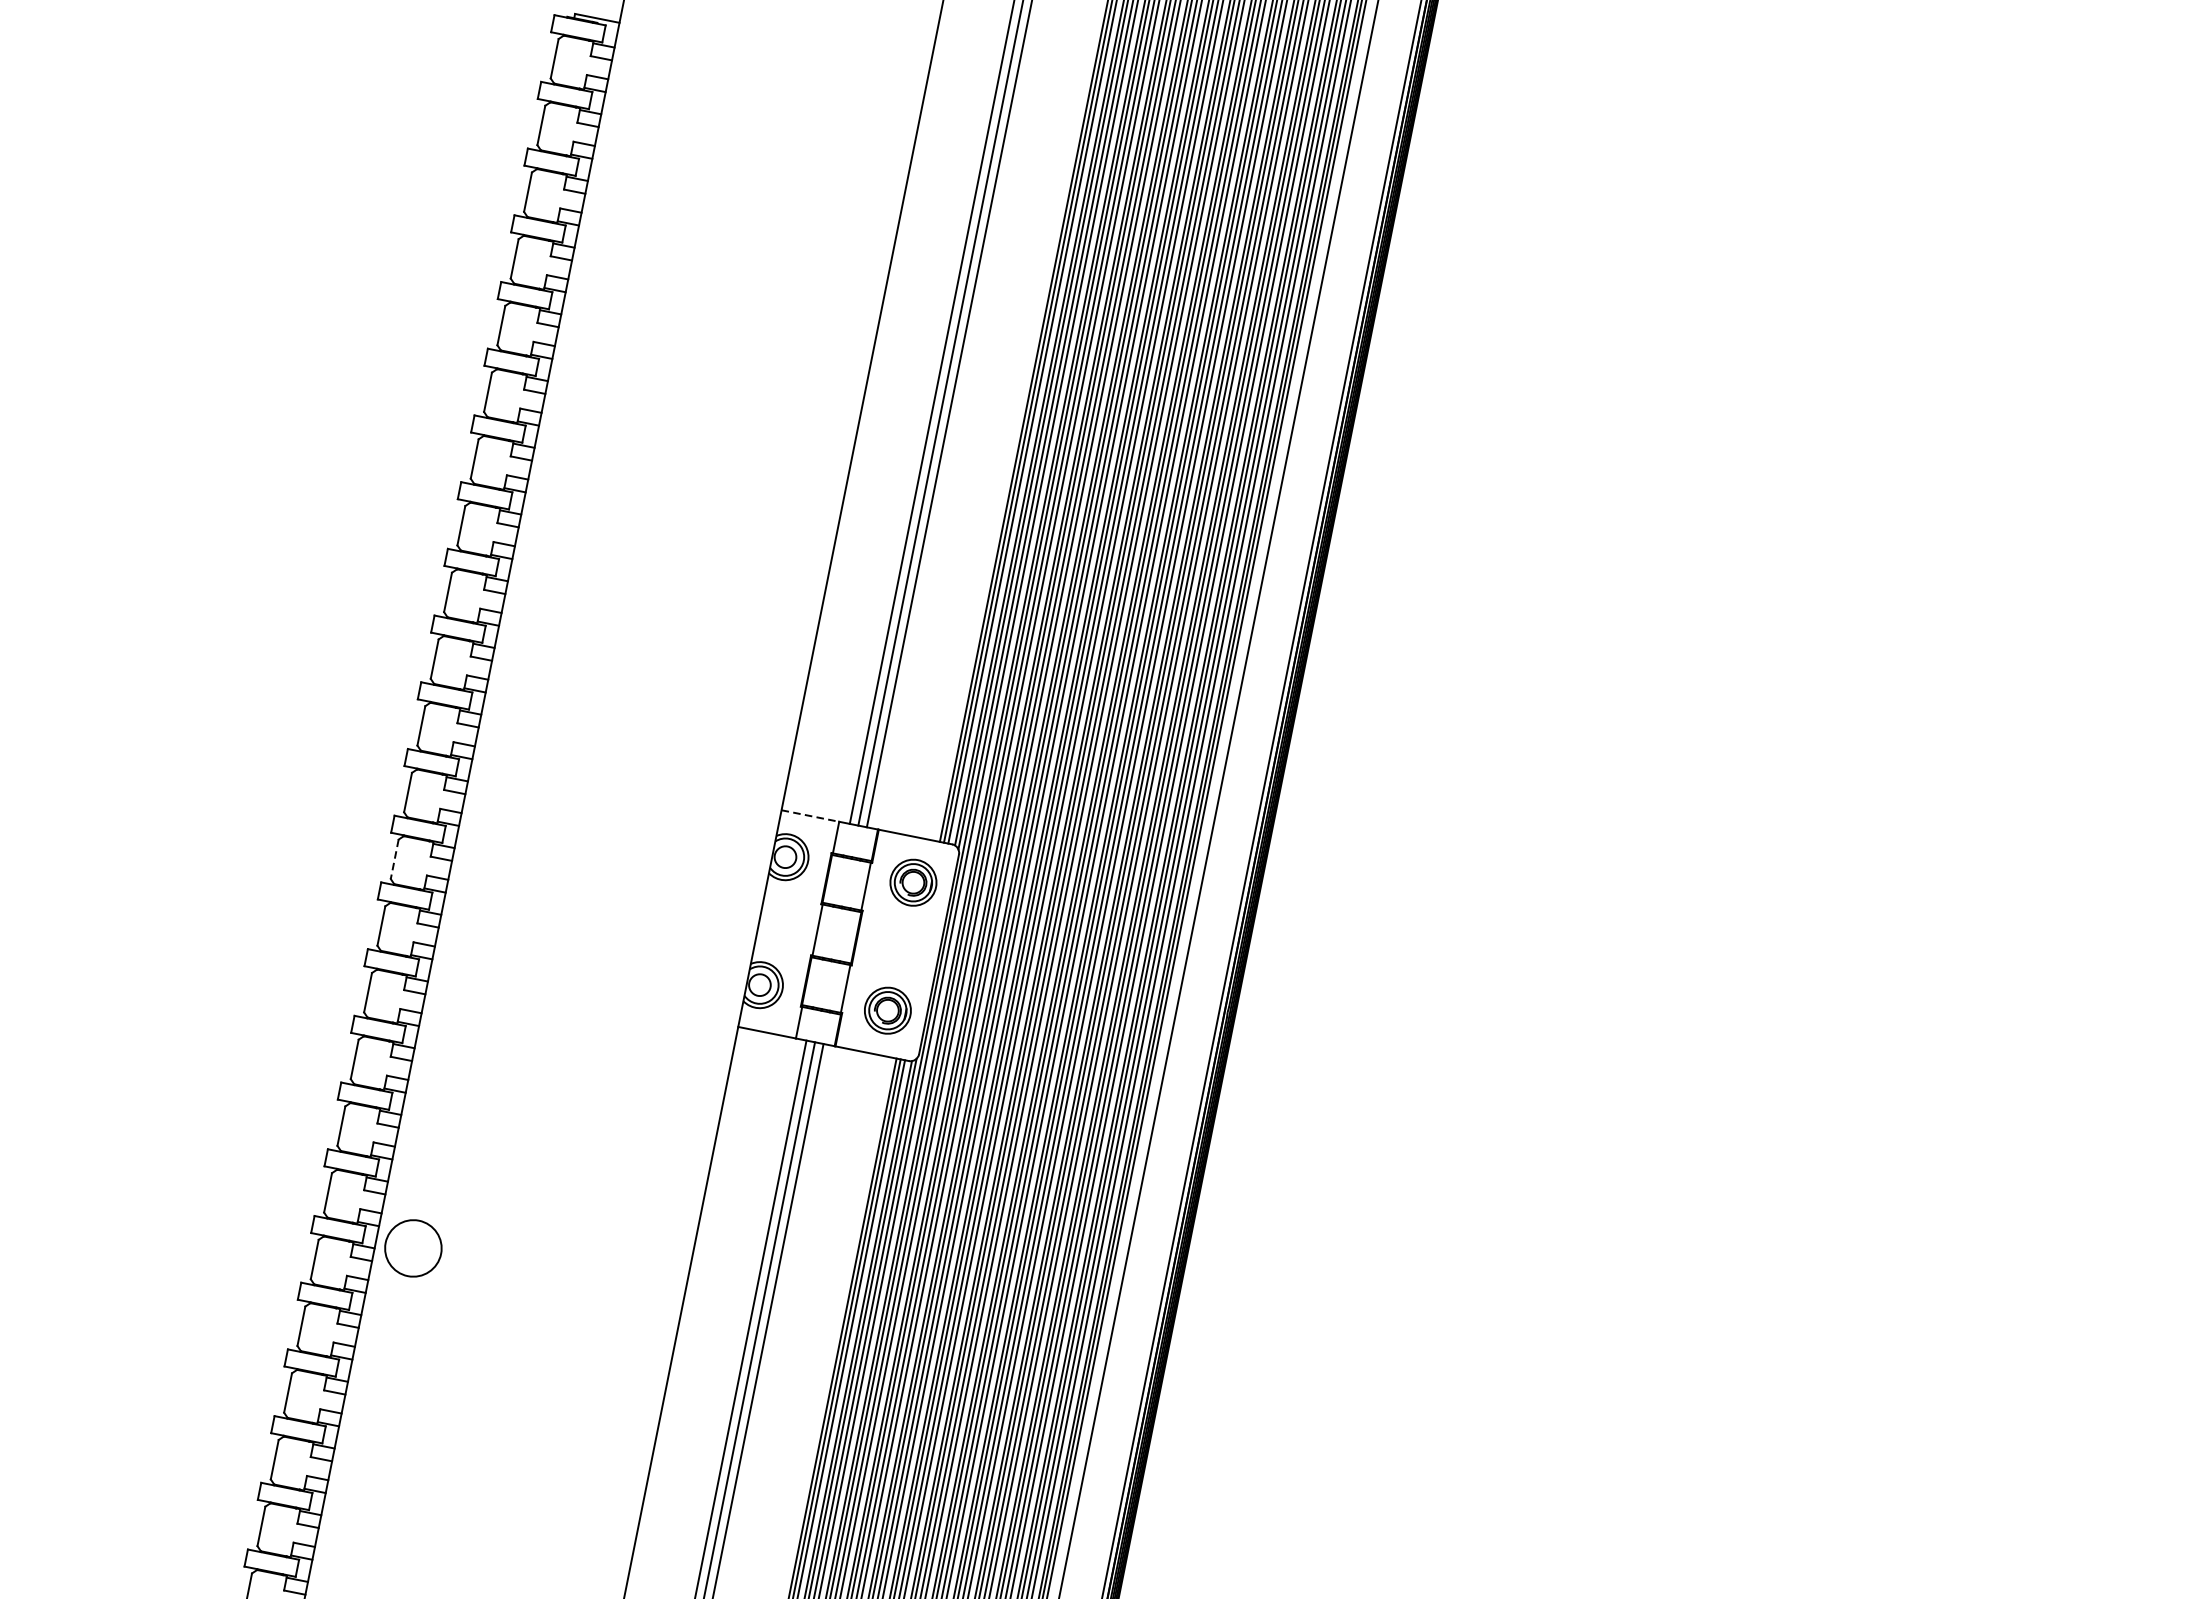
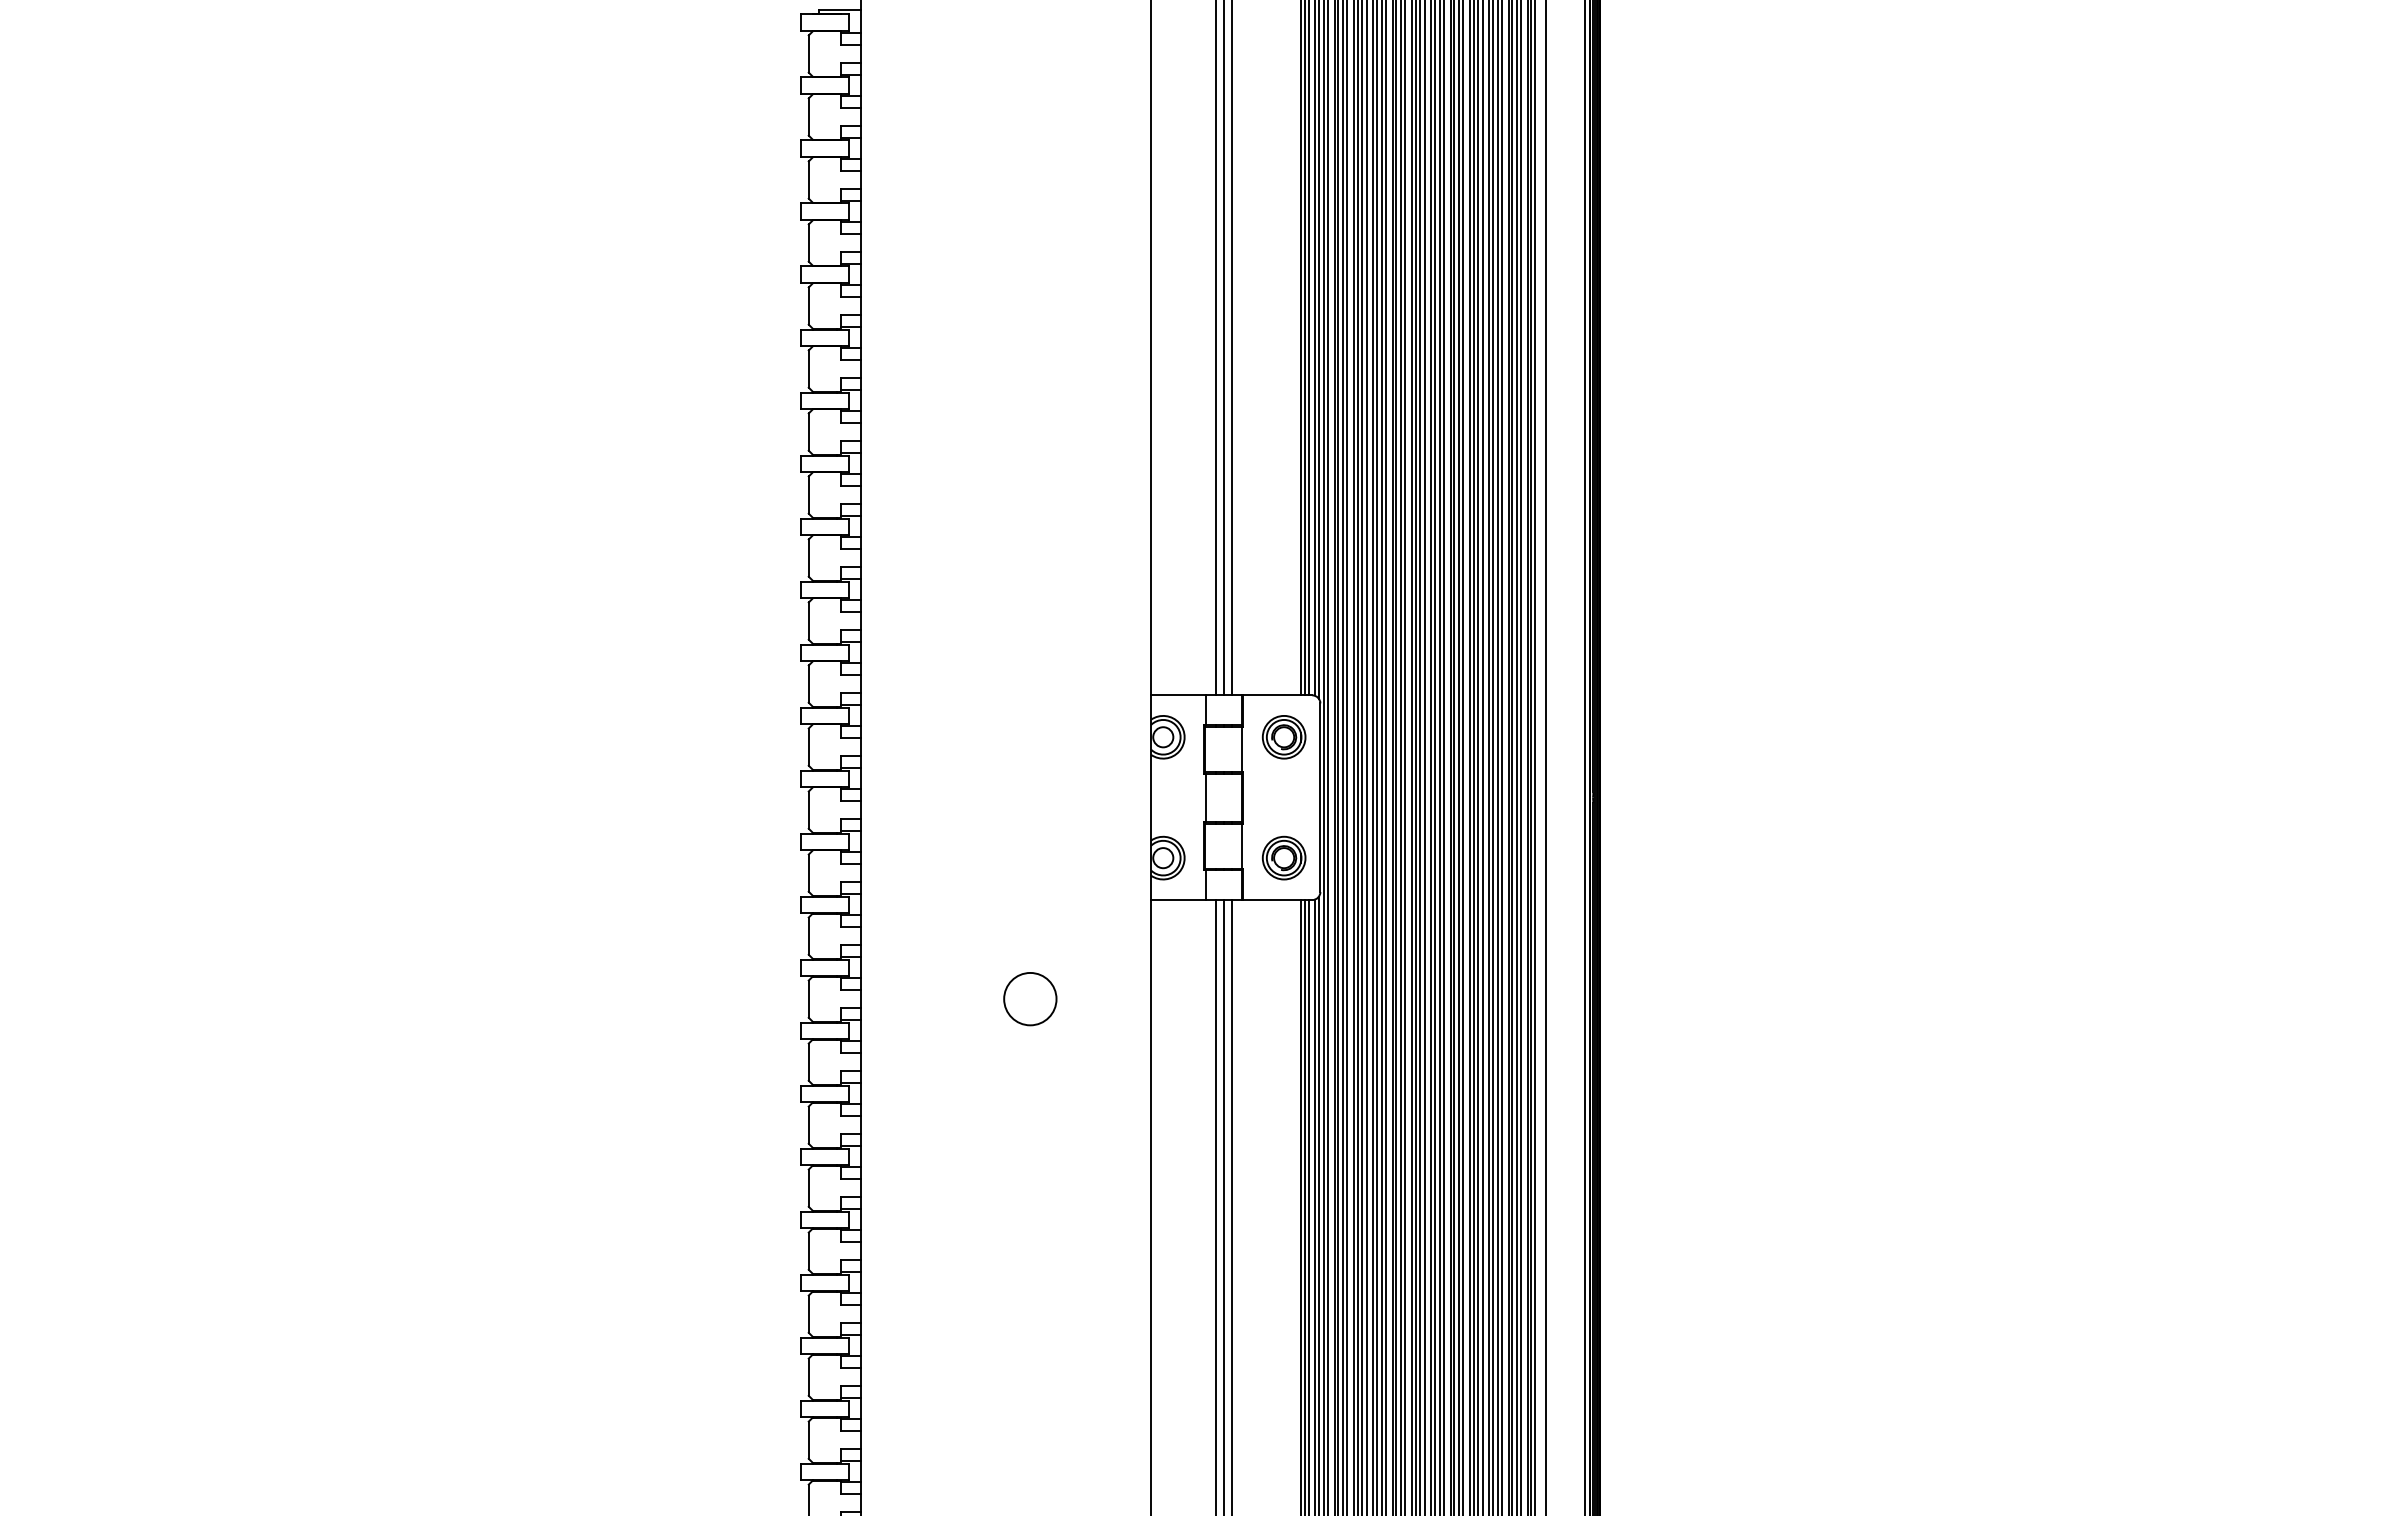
line: (810, 816) -> (1178, 695), dashed -> solid
line: (394, 859) -> (808, 810), dashed -> solid
circle: (413, 1248) -> (1030, 999), moved

